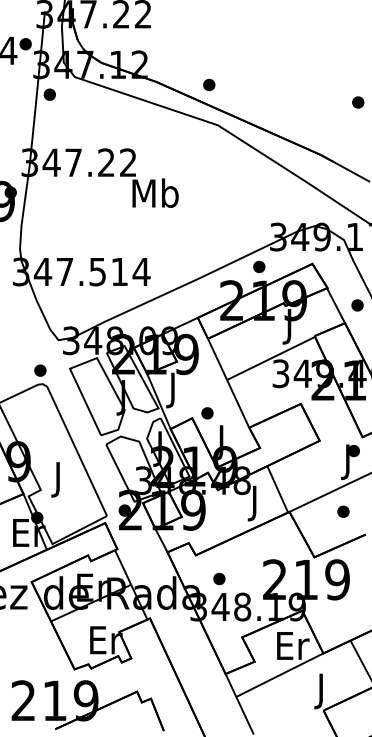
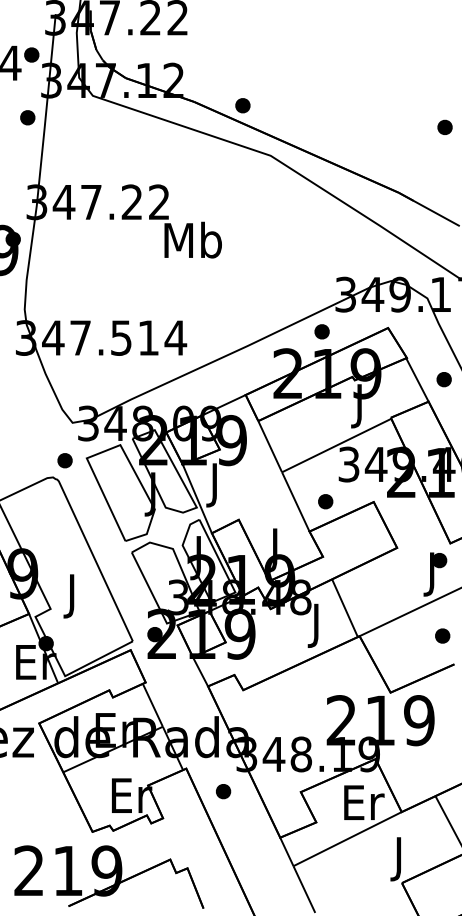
part: (208, 84) -> (242, 105), moved
part: (49, 94) -> (27, 117), moved
part: (39, 370) -> (64, 460), moved
part: (207, 413) -> (325, 501), moved
part: (343, 511) -> (442, 635), moved
part: (219, 578) -> (223, 791), moved

